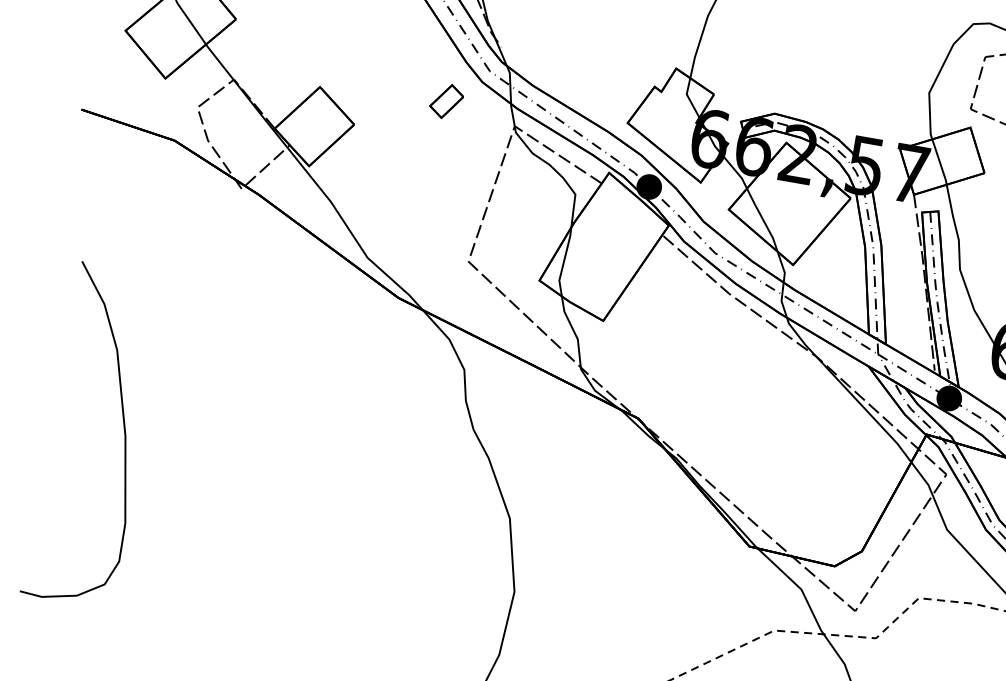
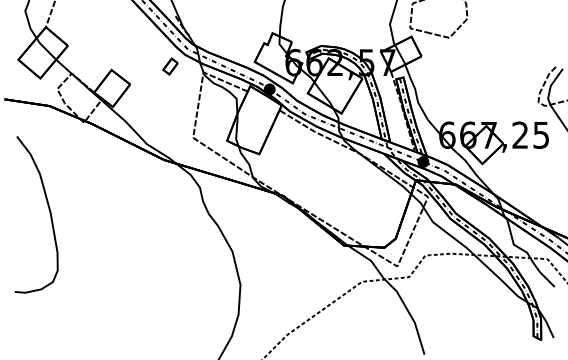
curve: (122, 428) -> (48, 209), moved

